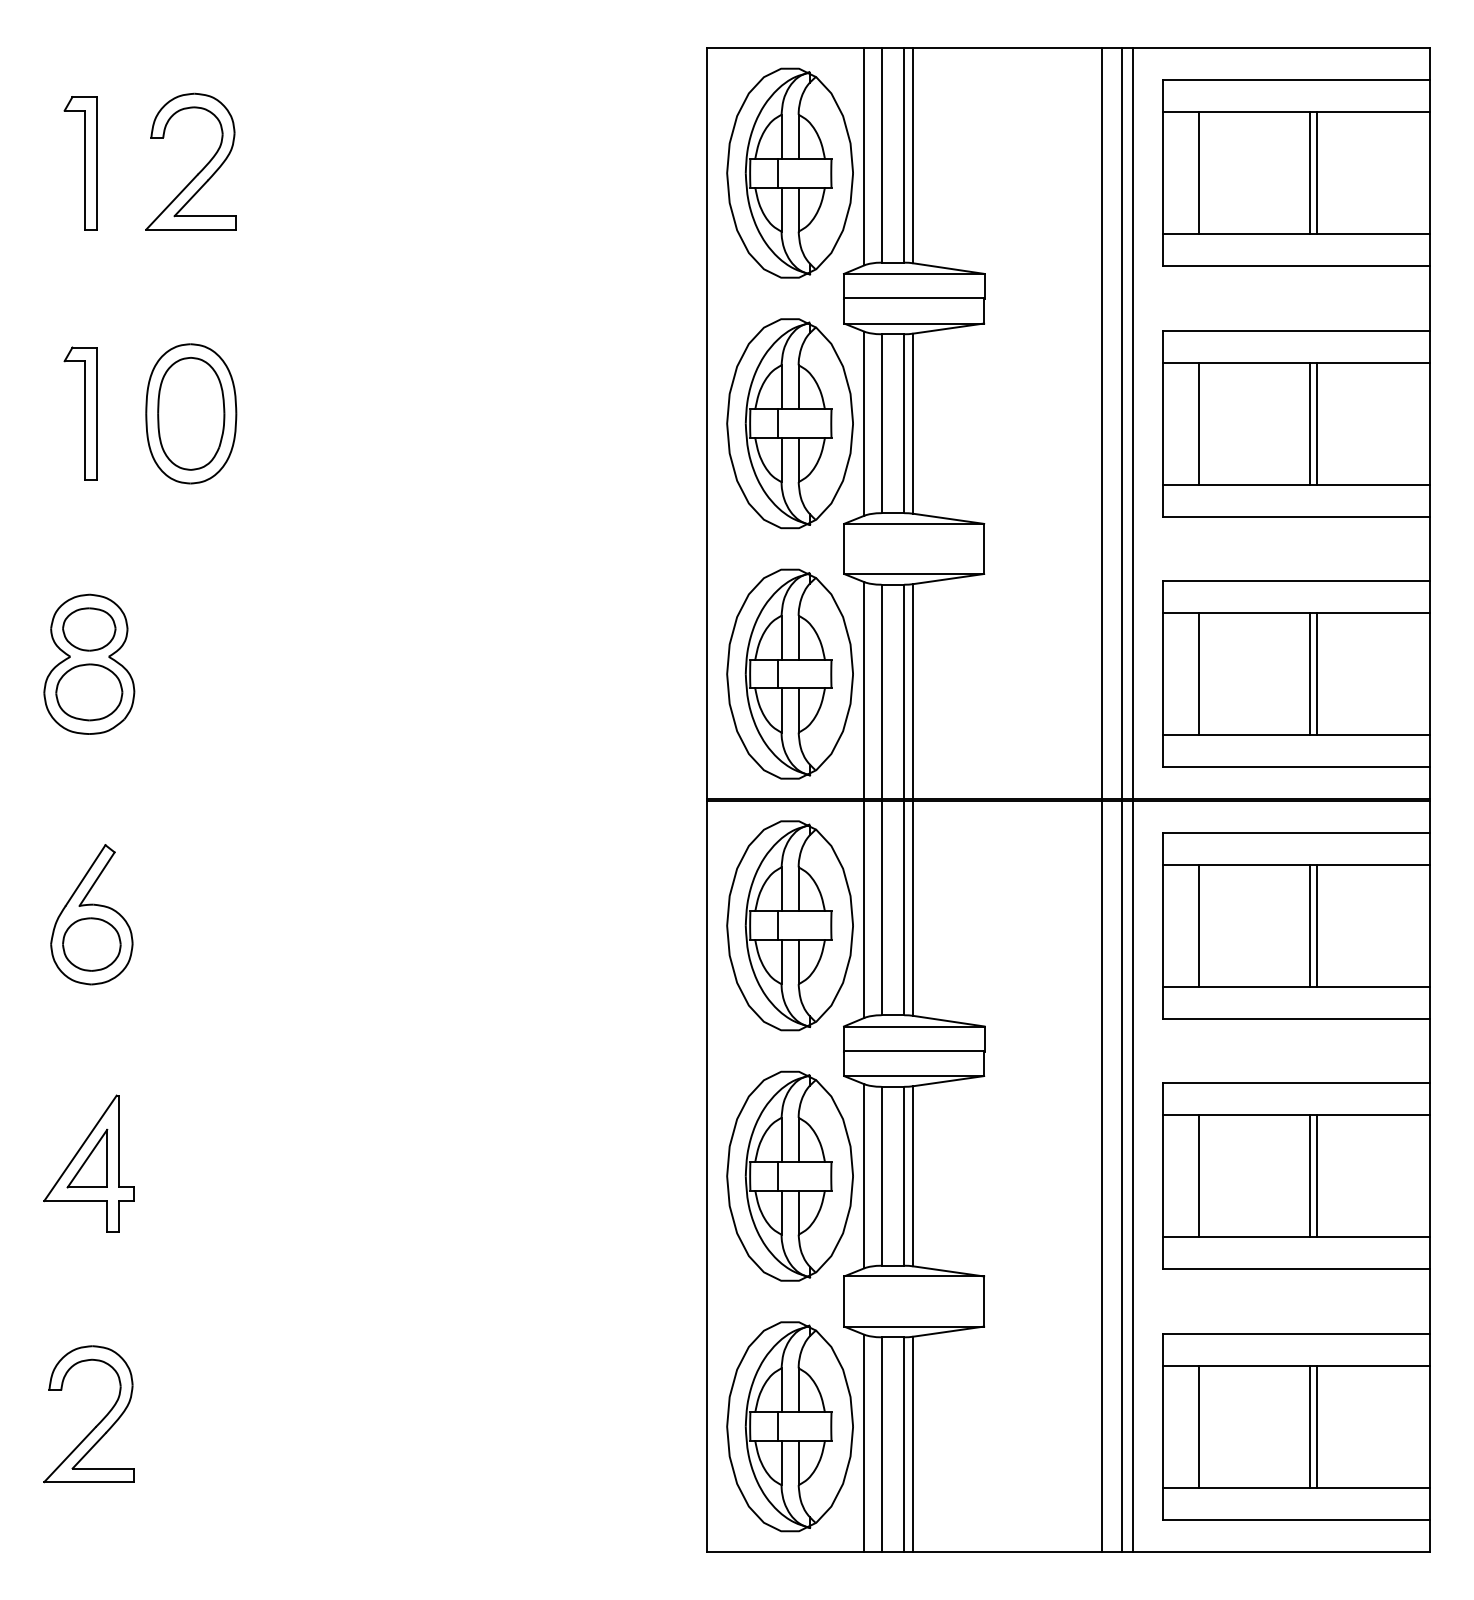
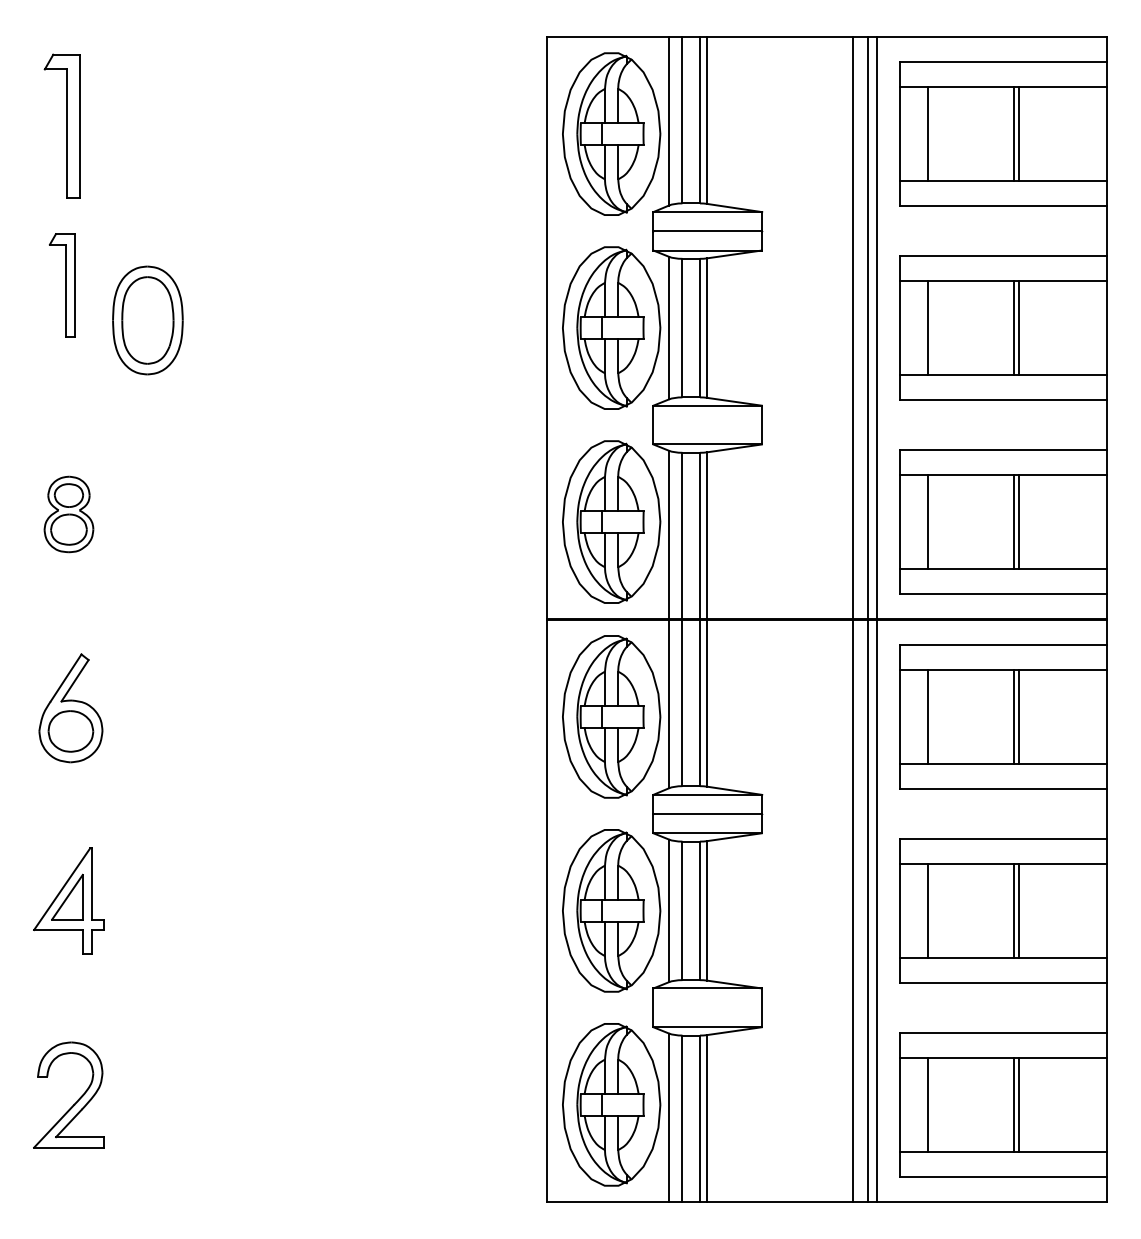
part: (80, 163) -> (62, 126), size x1.4
part: (201, 169) -> (155, 131), removed
part: (79, 413) -> (61, 285), moved
part: (88, 664) -> (68, 514), size x0.7

